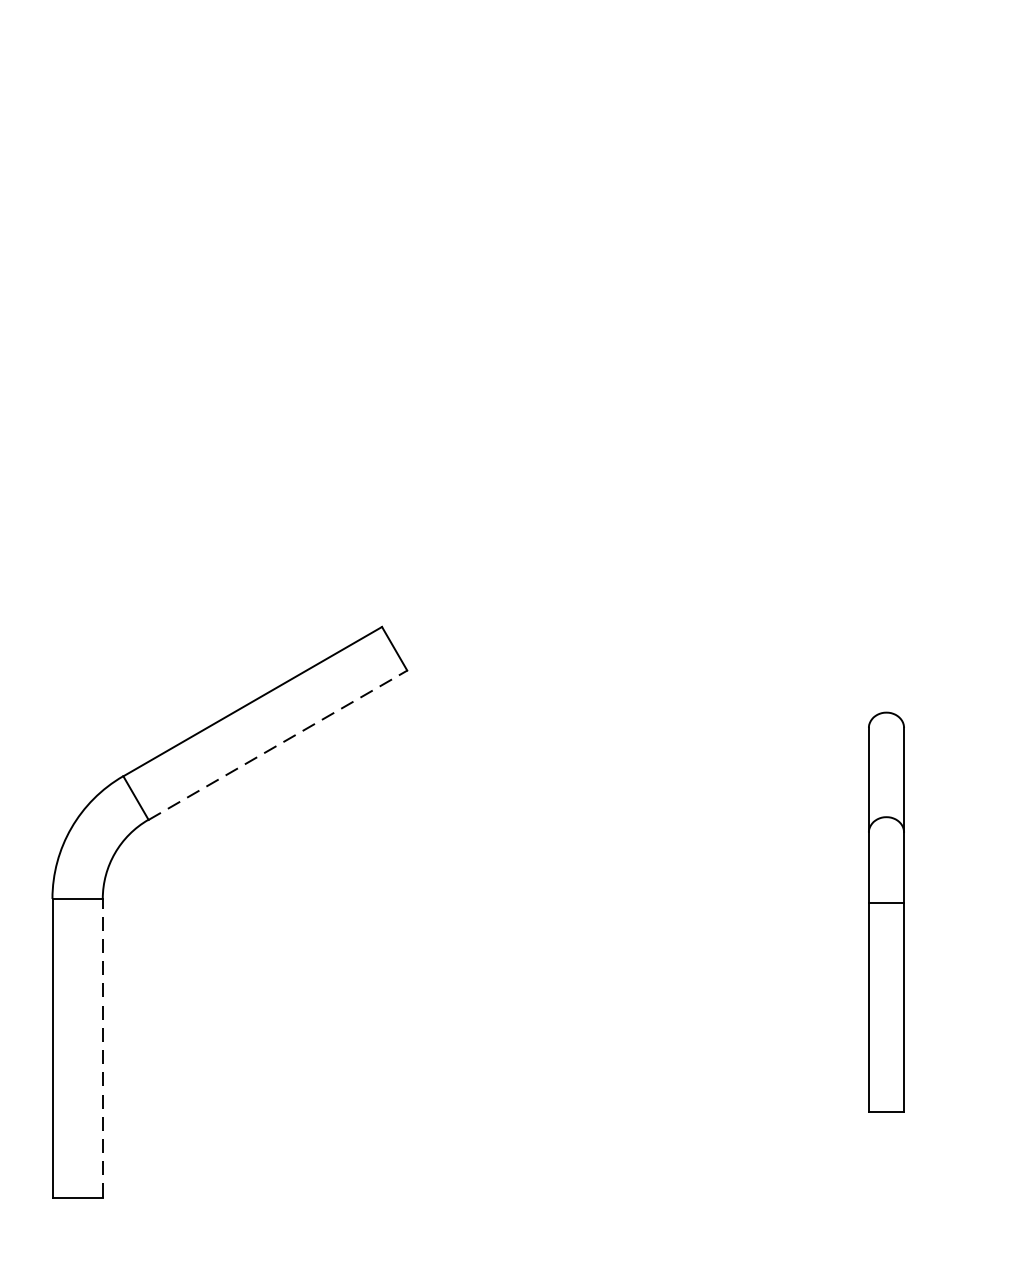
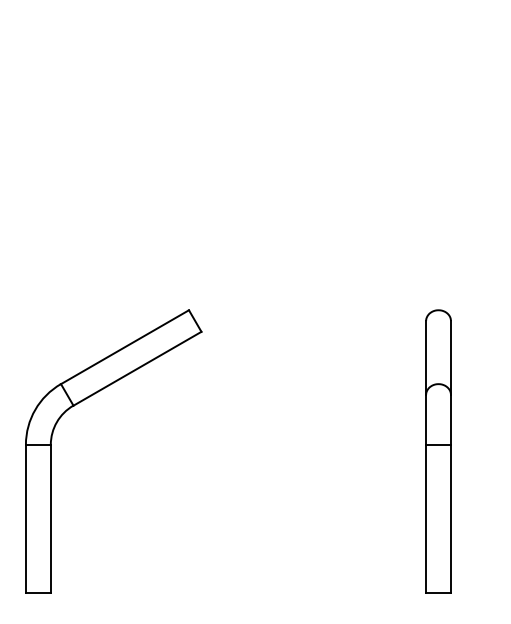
line: (277, 744) -> (137, 368), dashed -> solid
part: (886, 912) -> (438, 451), size x1.43
line: (102, 1047) -> (50, 518), dashed -> solid

